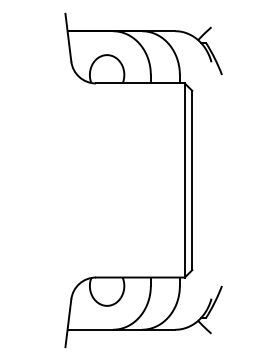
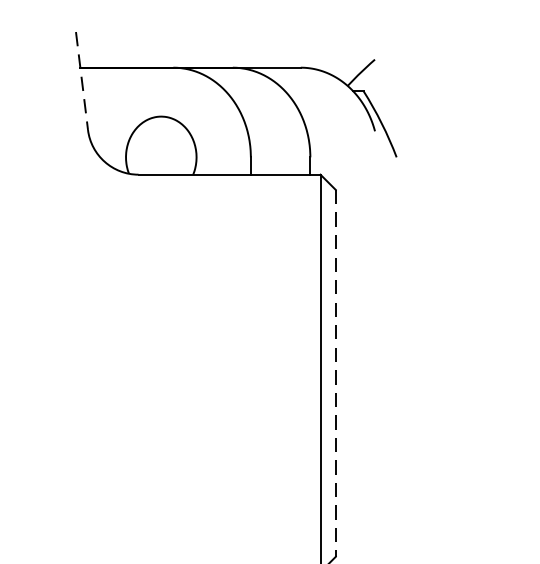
line: (68, 38) -> (82, 82), solid -> dashed
line: (192, 180) -> (336, 373), solid -> dashed

